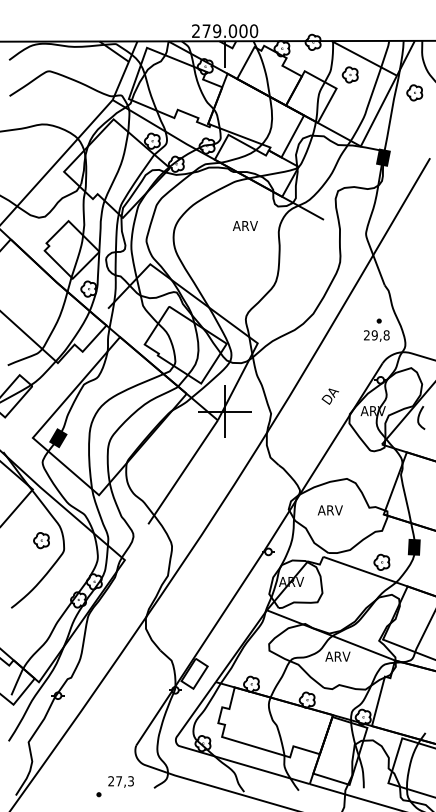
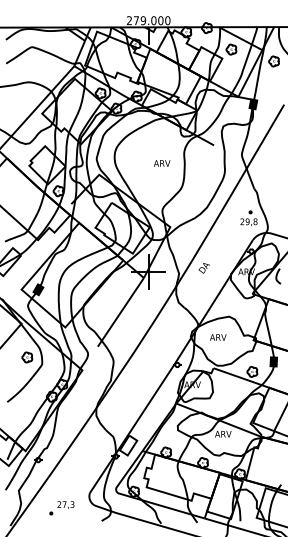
text: (245, 226) -> (162, 163), moved
text: (329, 396) -> (203, 268), moved
part: (114, 787) -> (61, 508), moved

